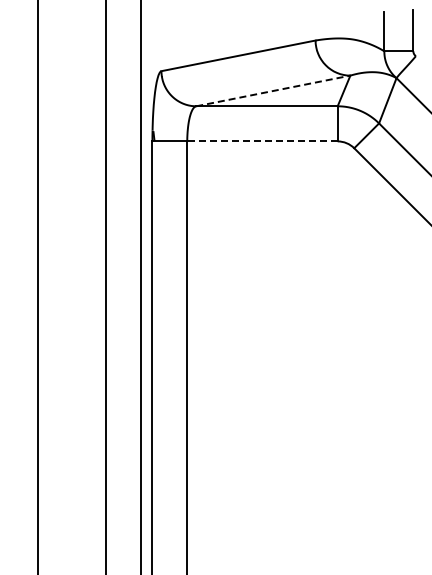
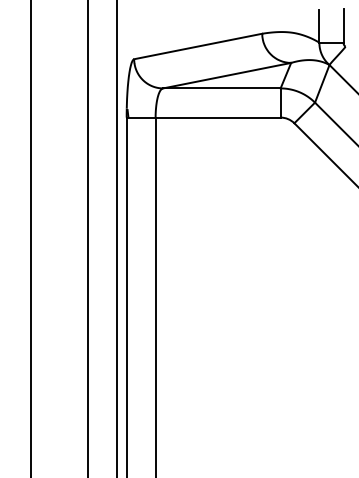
line: (273, 90) -> (227, 75), dashed -> solid
line: (261, 141) -> (217, 117), dashed -> solid

